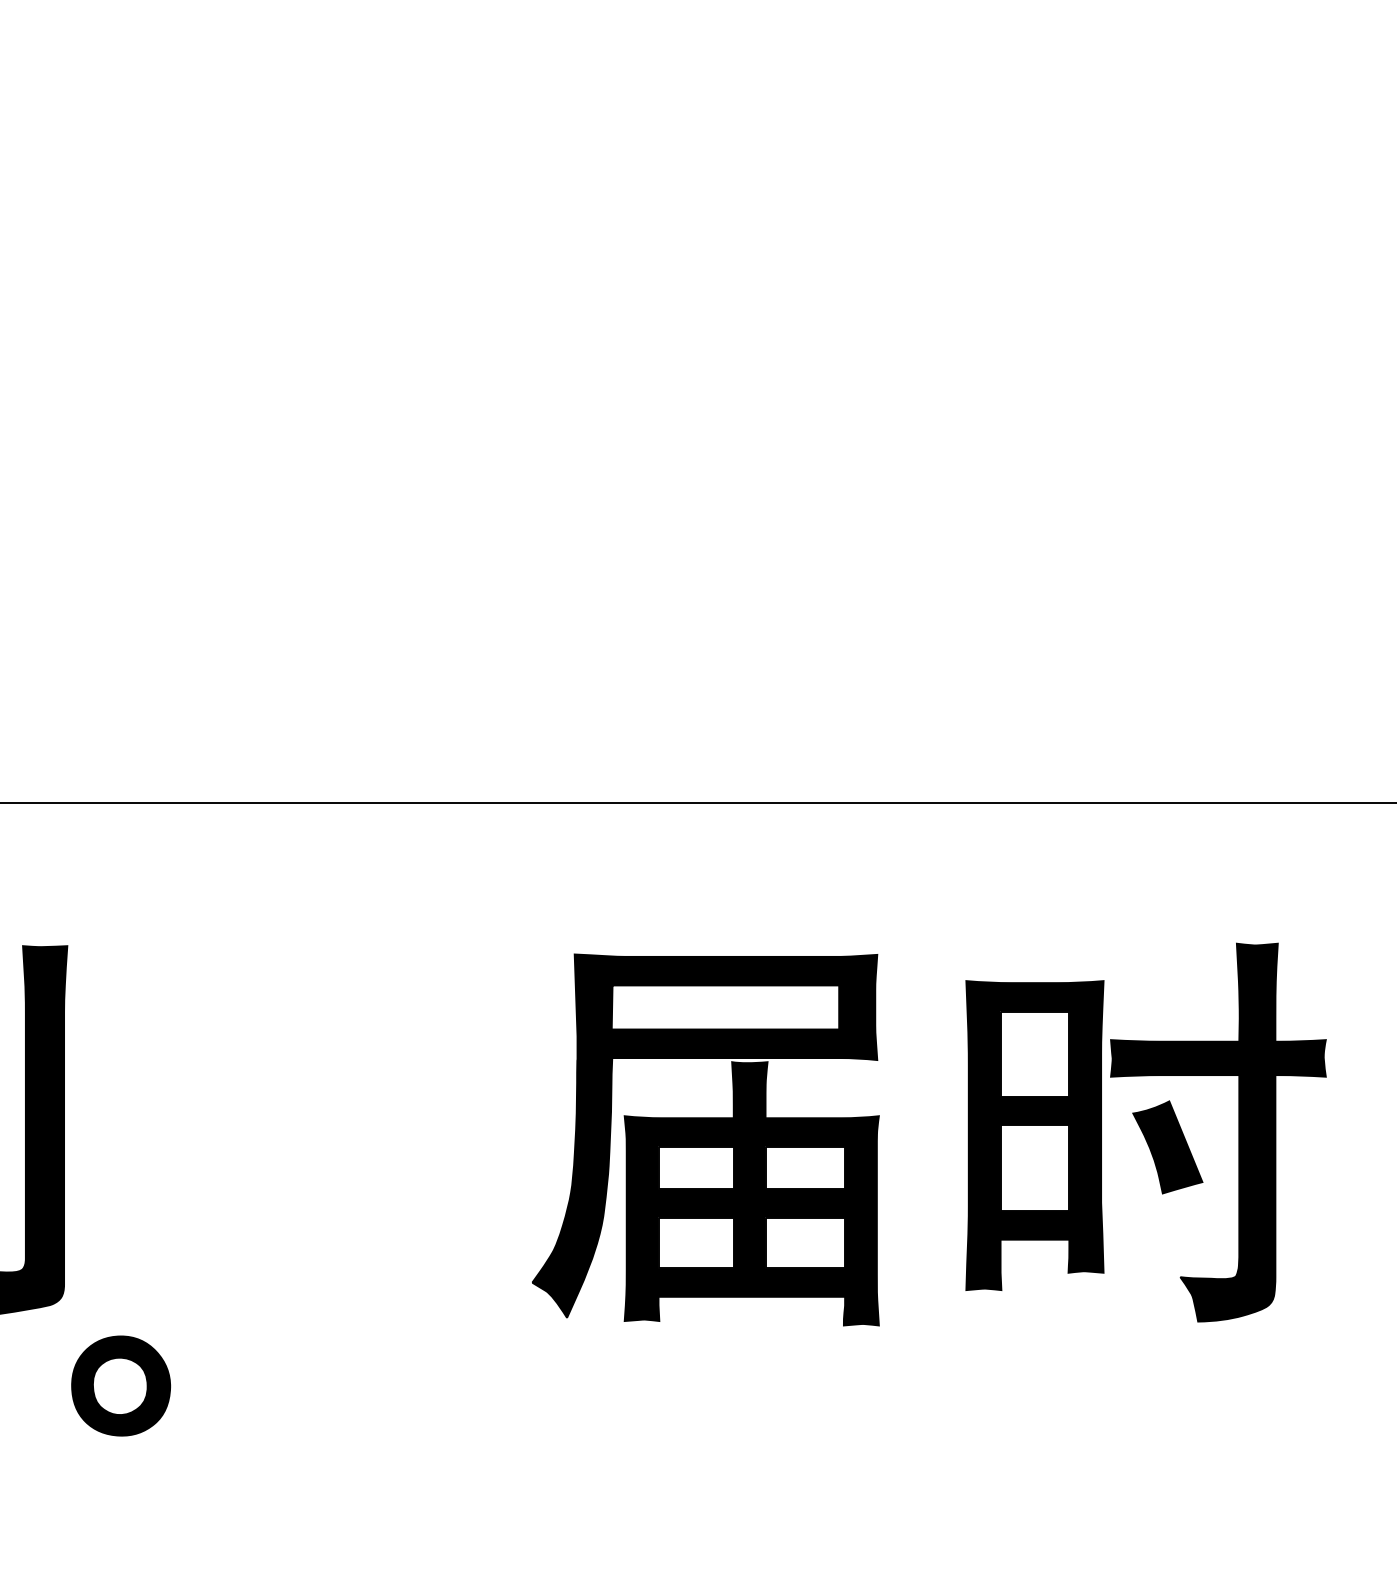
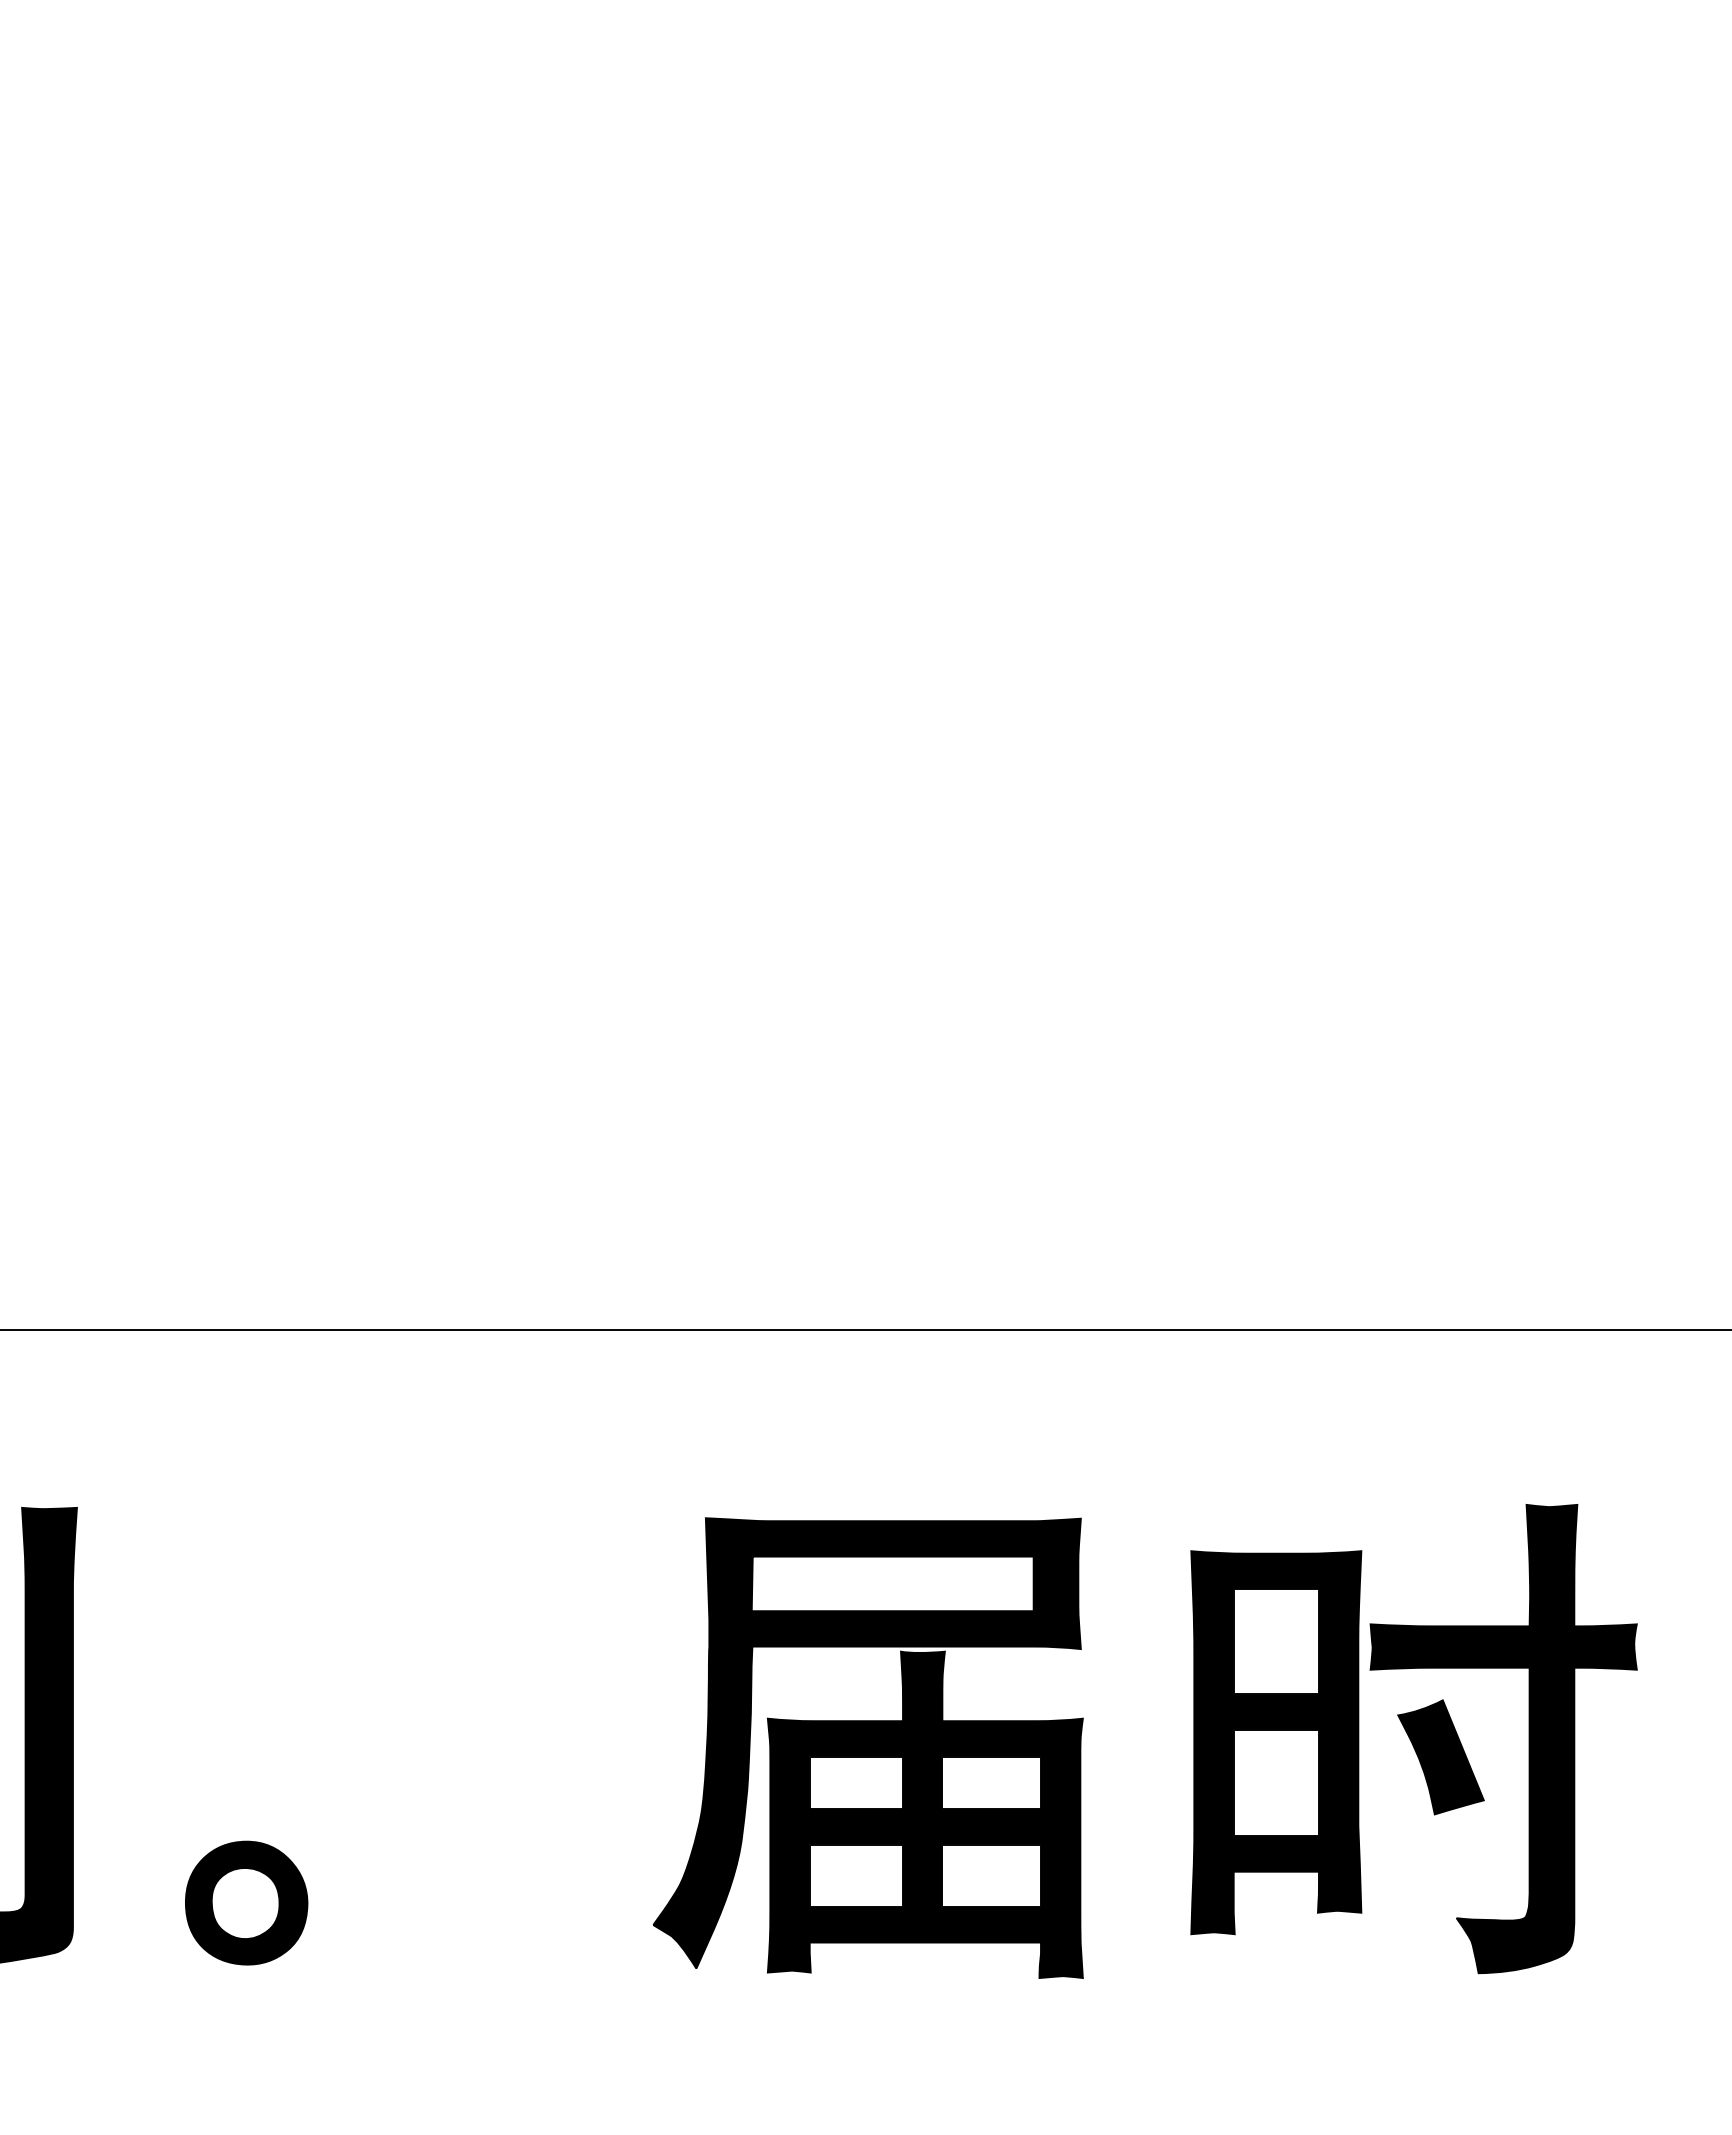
part: (121, 1385) -> (246, 1902), moved

